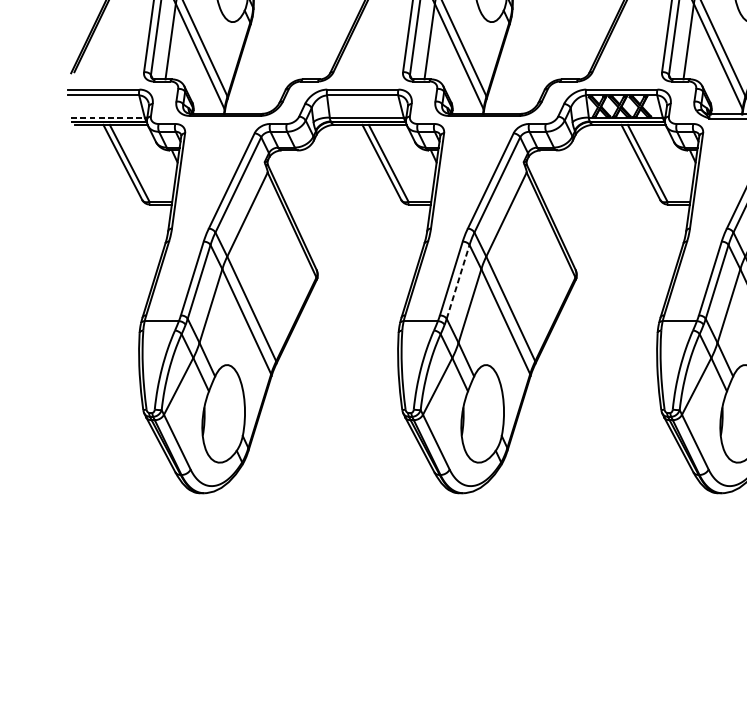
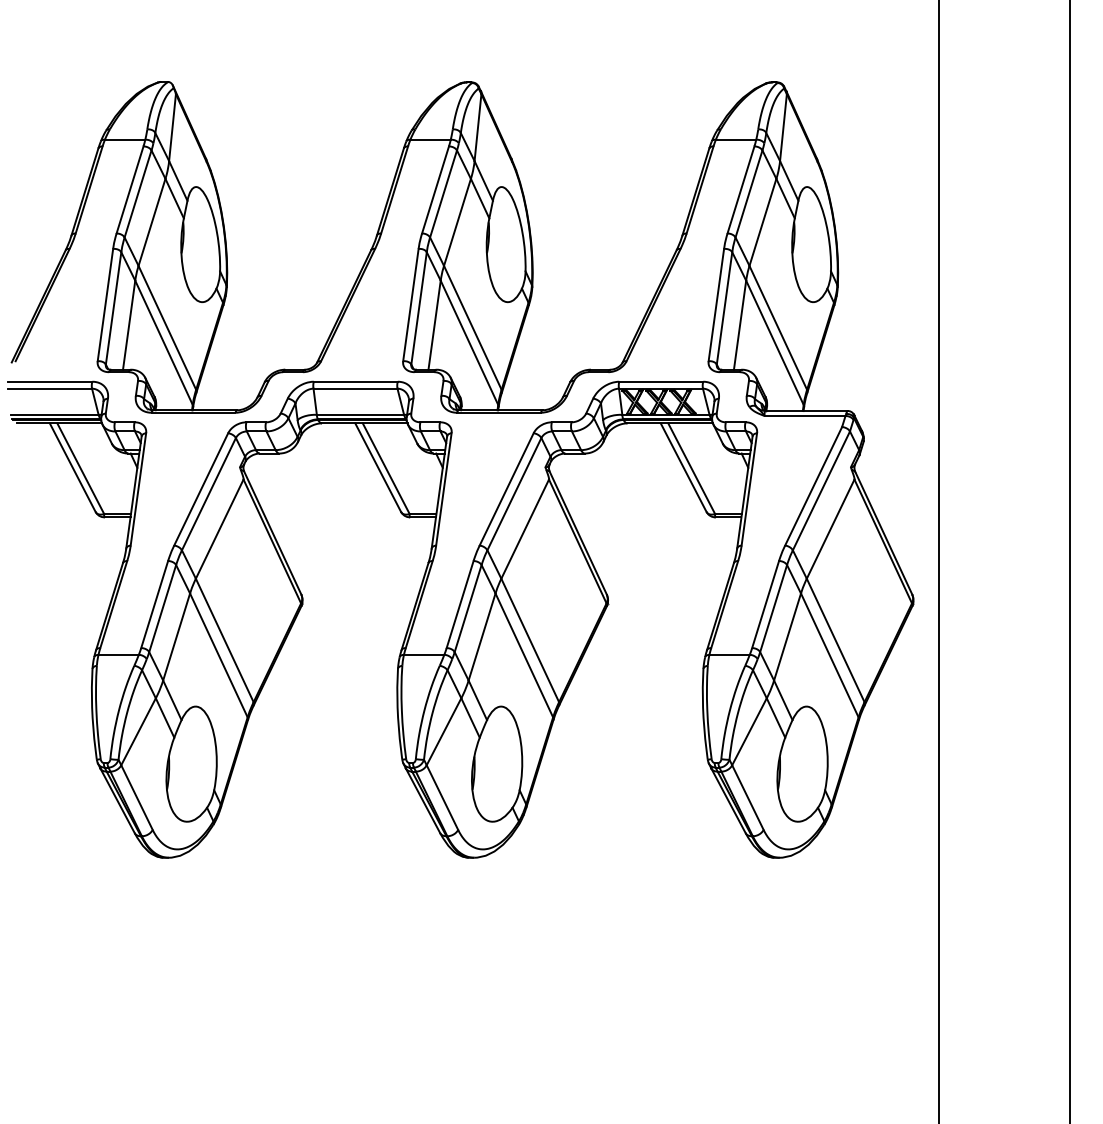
line: (108, 117) -> (55, 414), dashed -> solid
line: (458, 281) -> (468, 608), dashed -> solid

